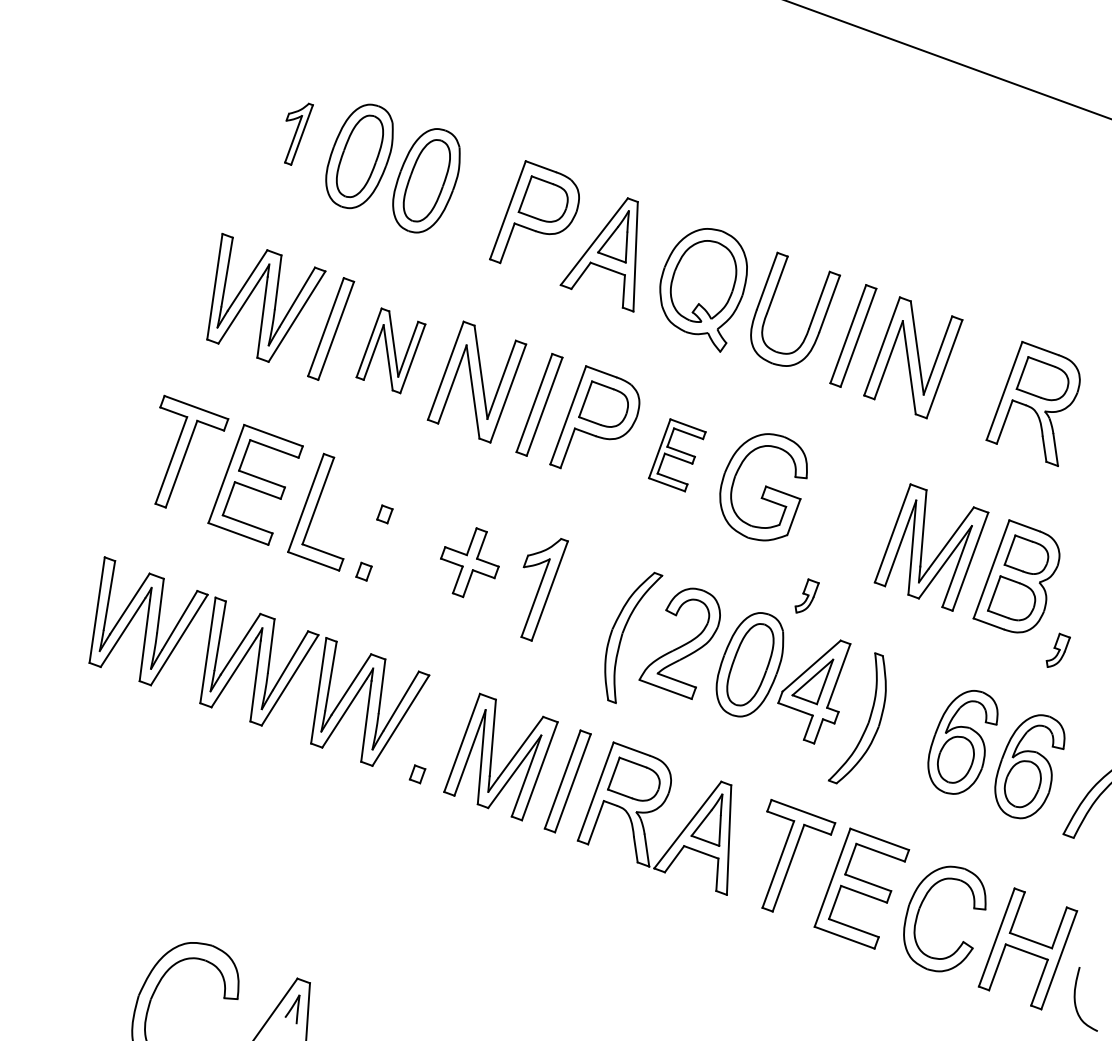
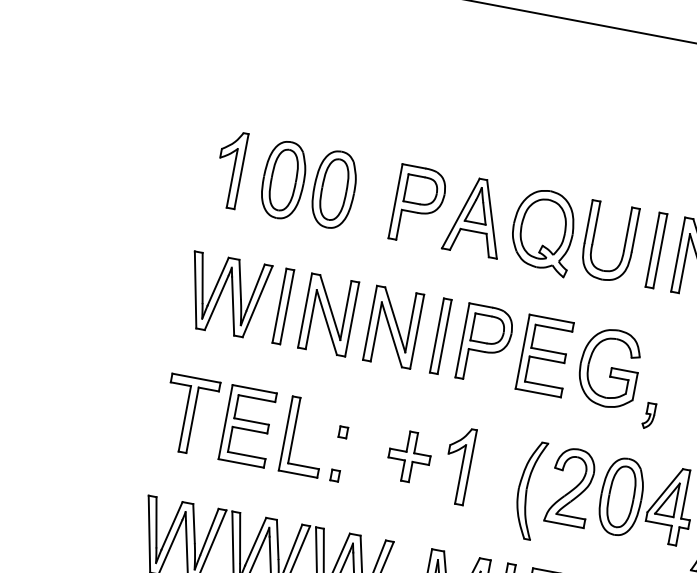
part: (298, 134) -> (237, 171), size x1.67
part: (390, 350) -> (328, 314), size x1.43
part: (677, 455) -> (545, 356), size x1.67
part: (806, 595) -> (649, 414), moved

